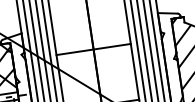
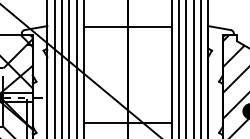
line: (93, 49) -> (127, 27), moved

